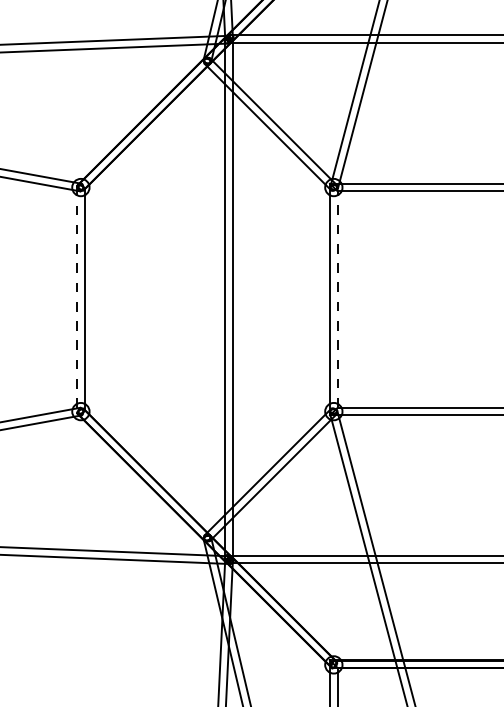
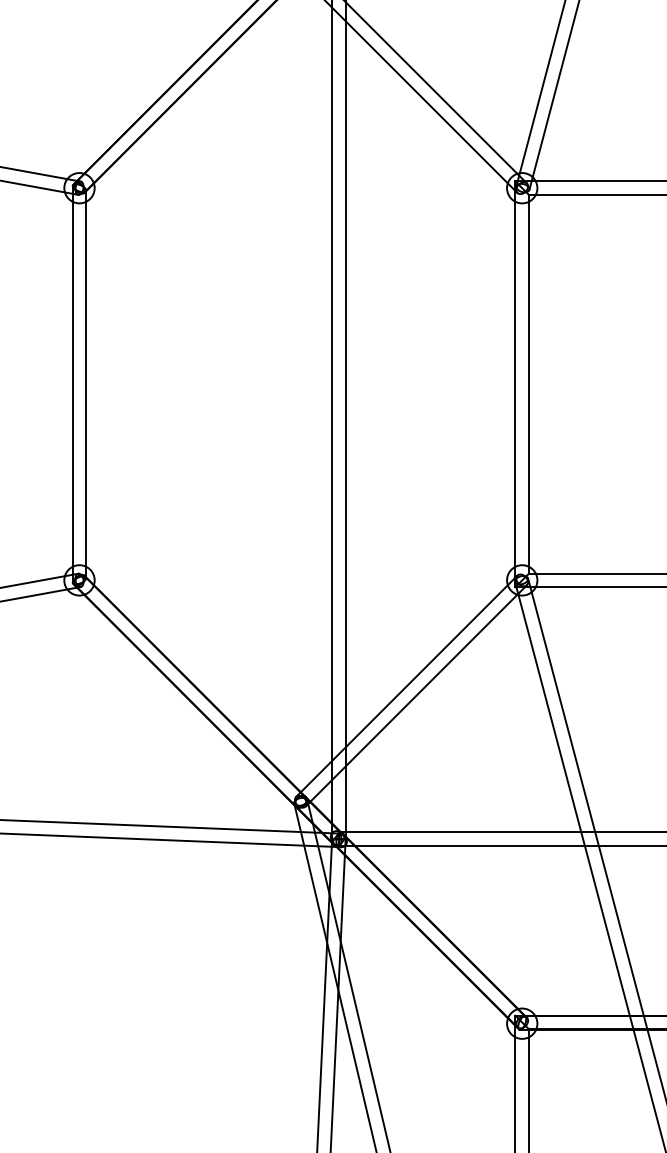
line: (337, 299) -> (528, 384), dashed -> solid
line: (77, 300) -> (73, 385), dashed -> solid

